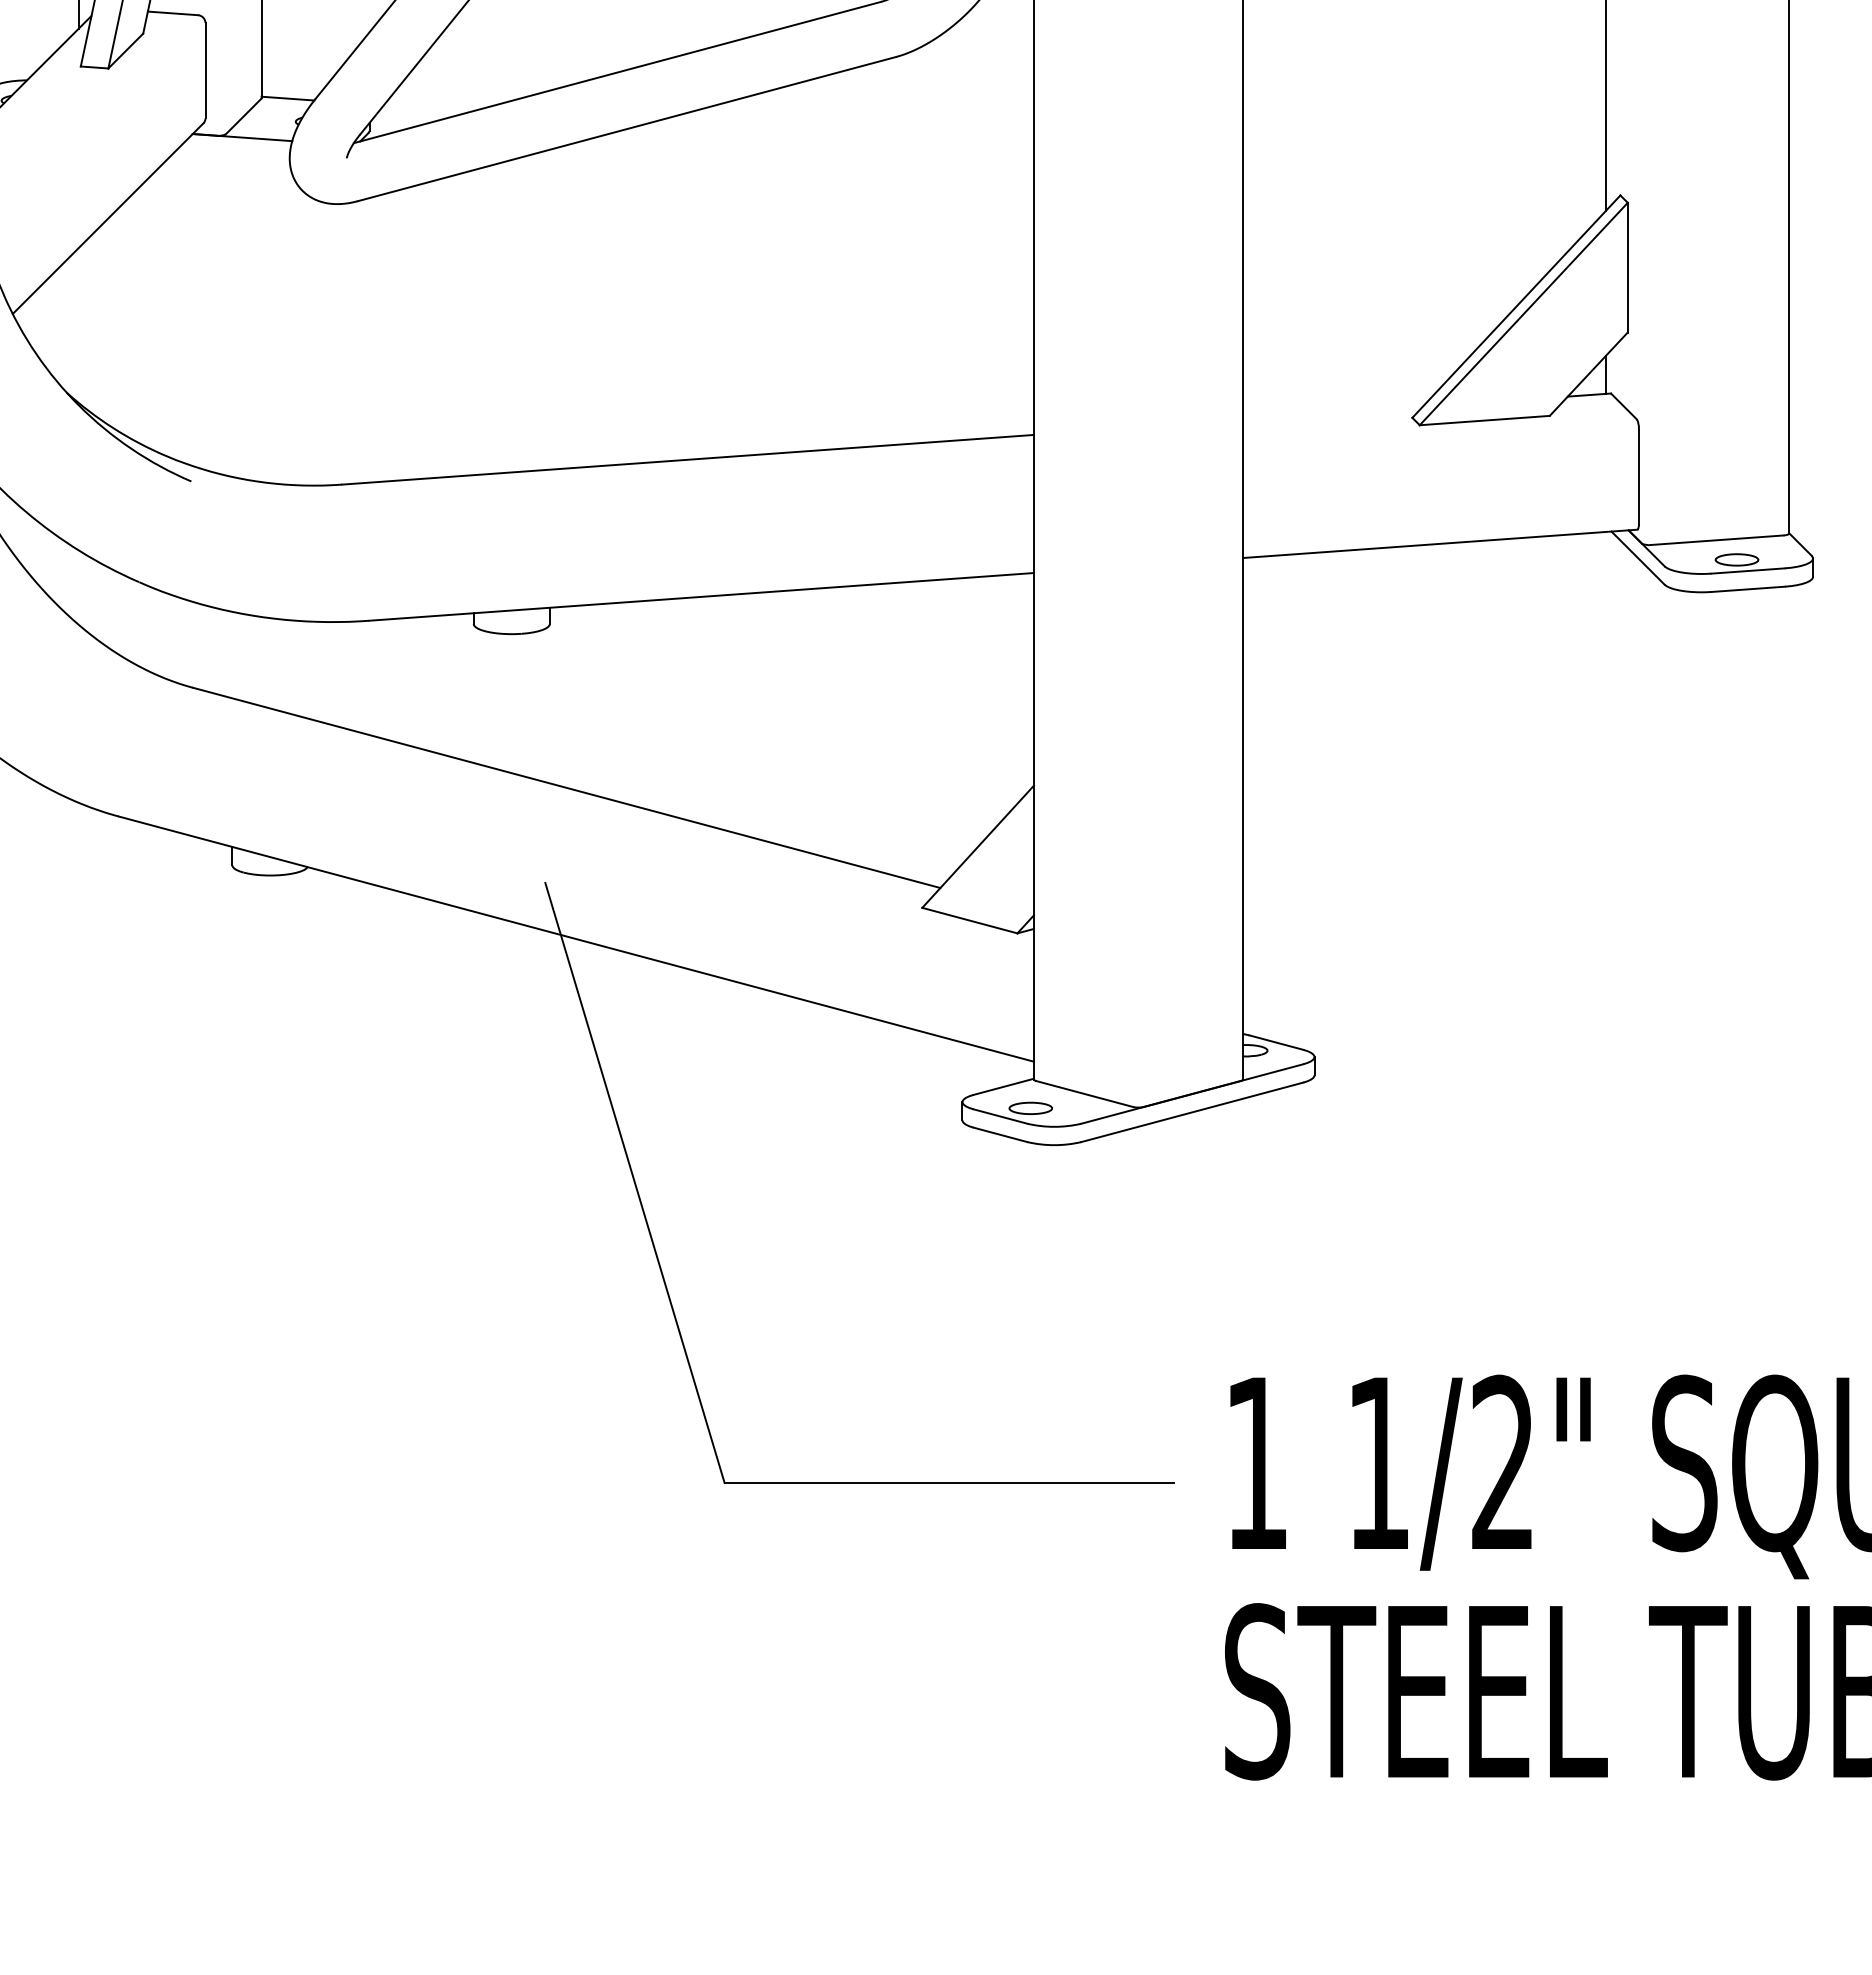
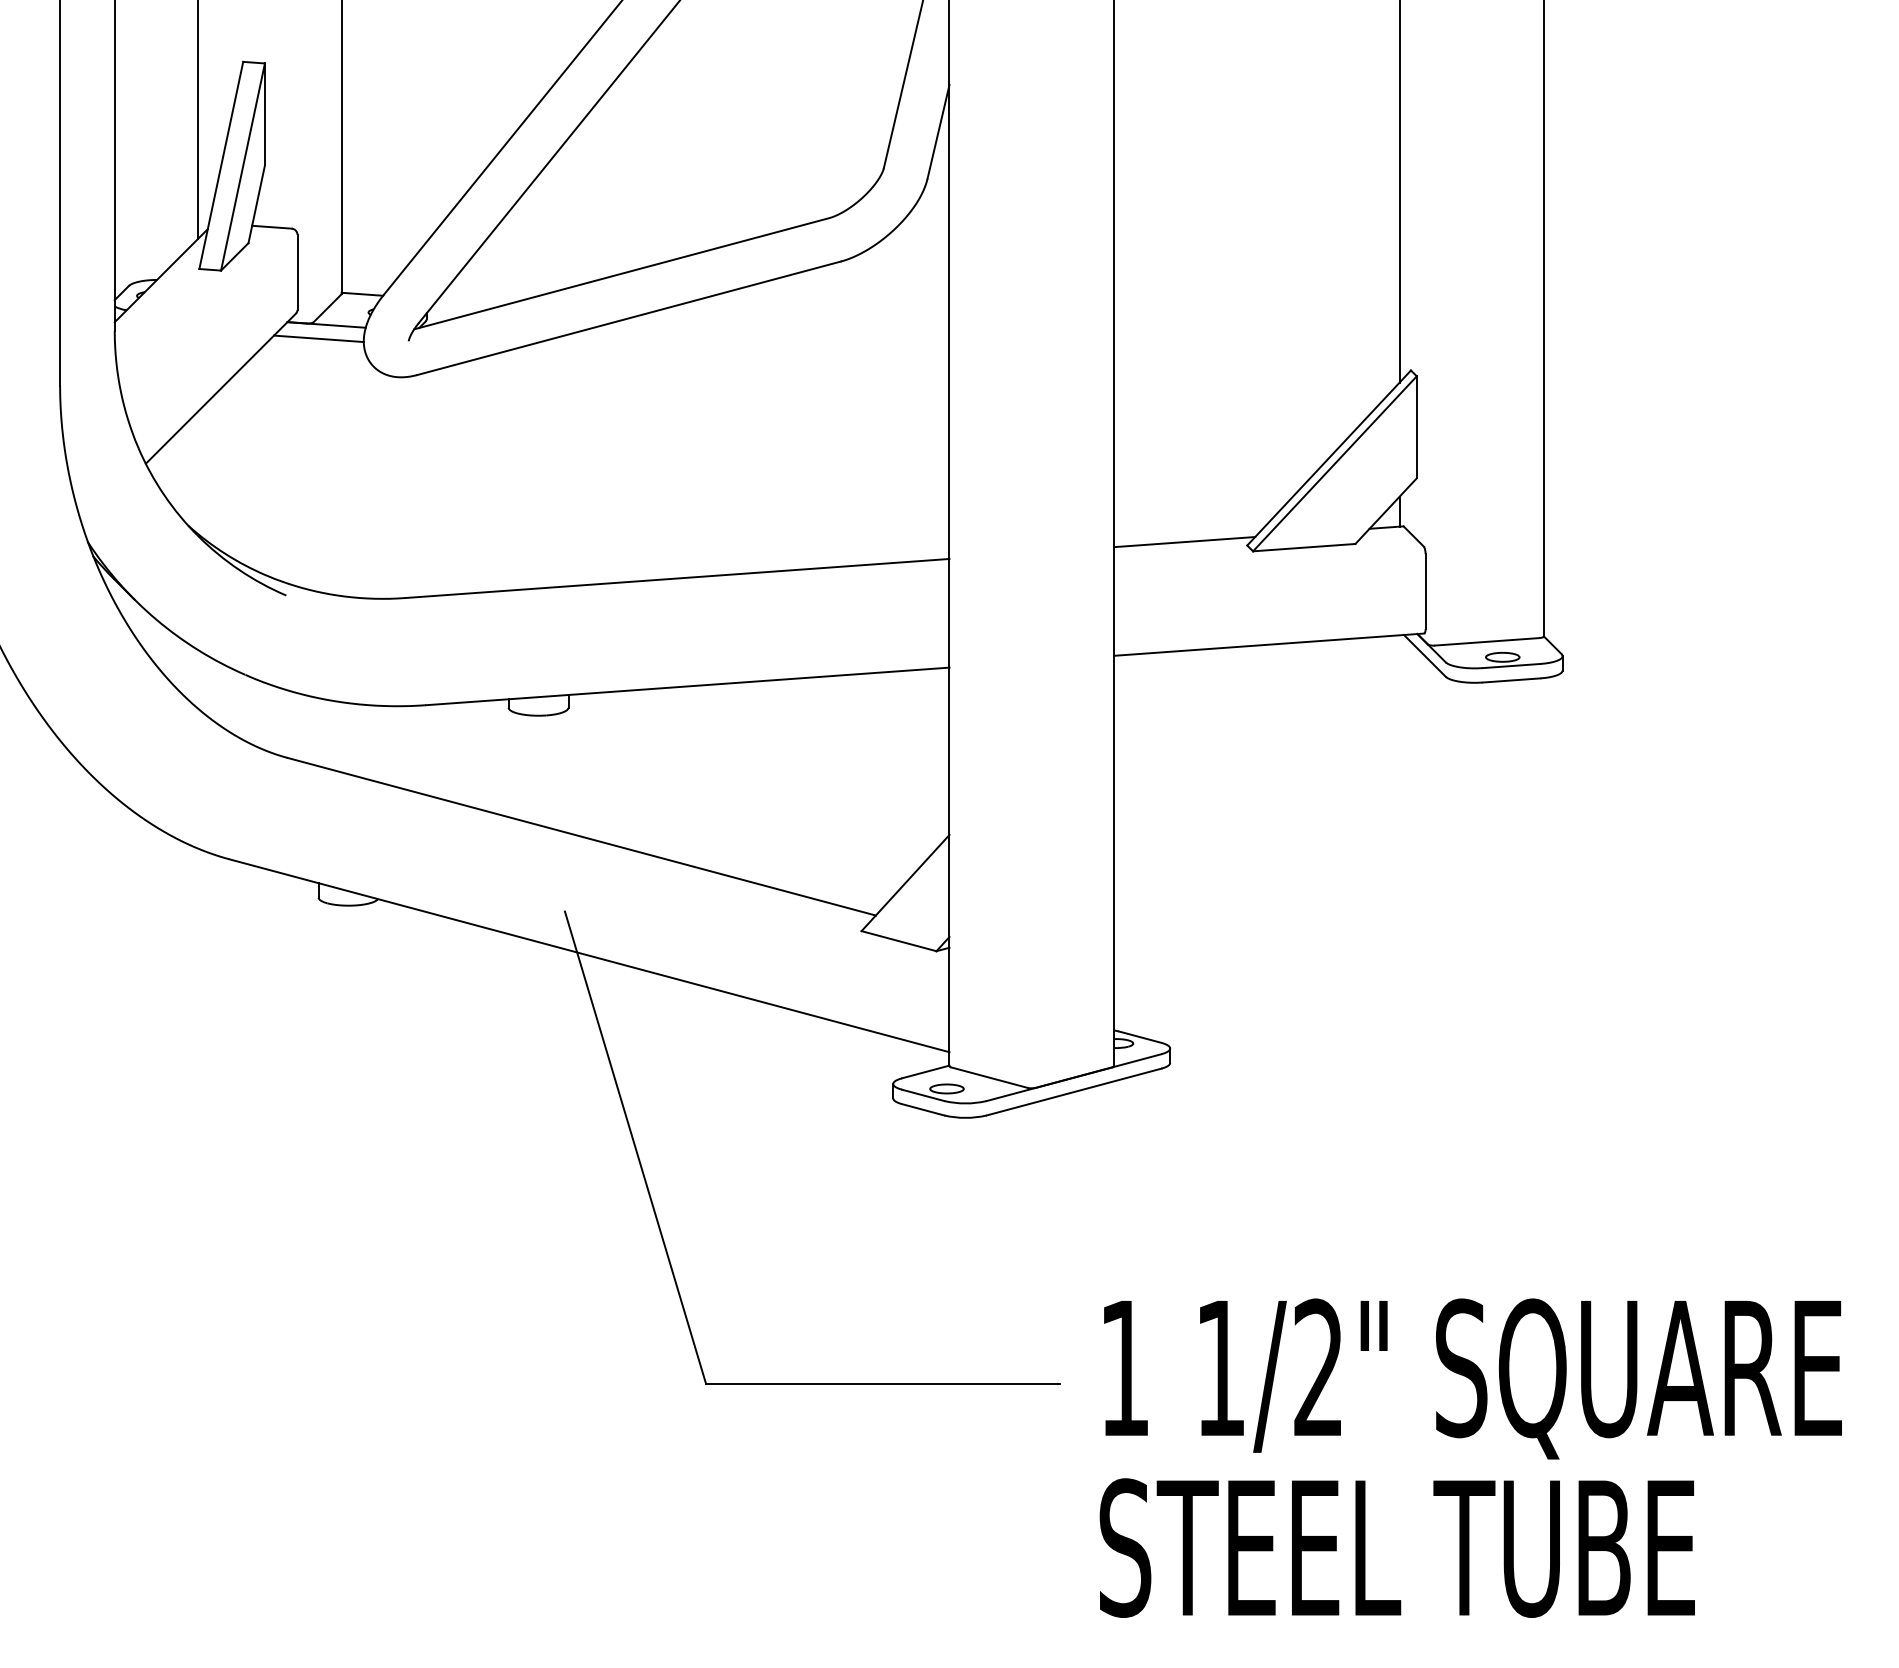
line: (232, 154) -> (318, 338), added
line: (1332, 414) -> (1184, 542), added

